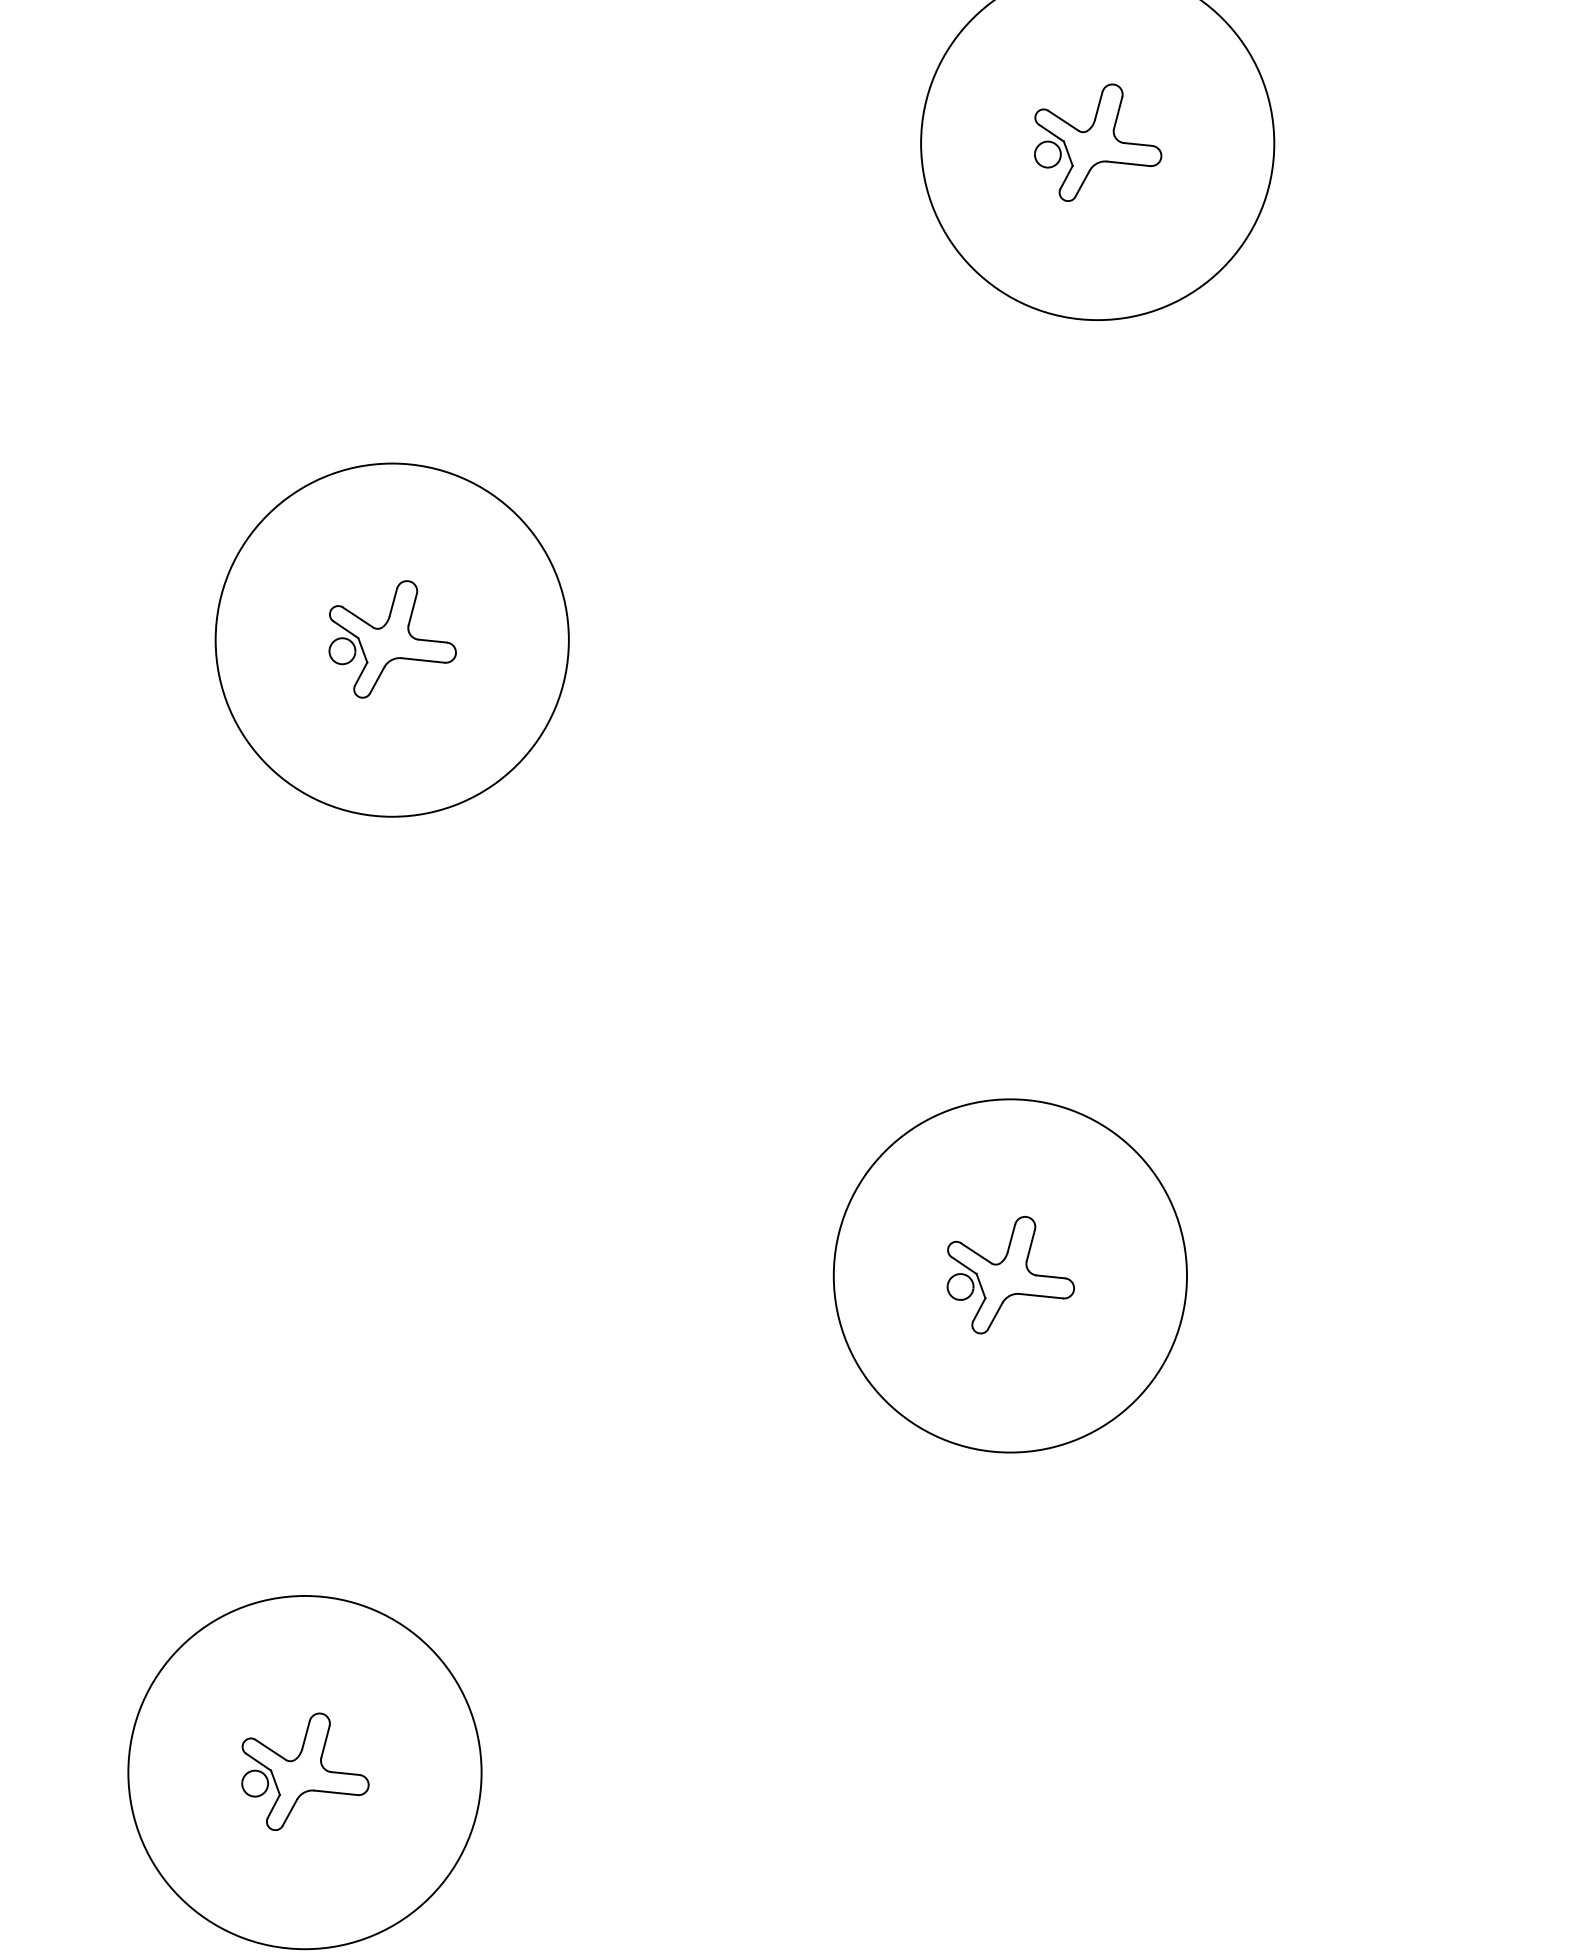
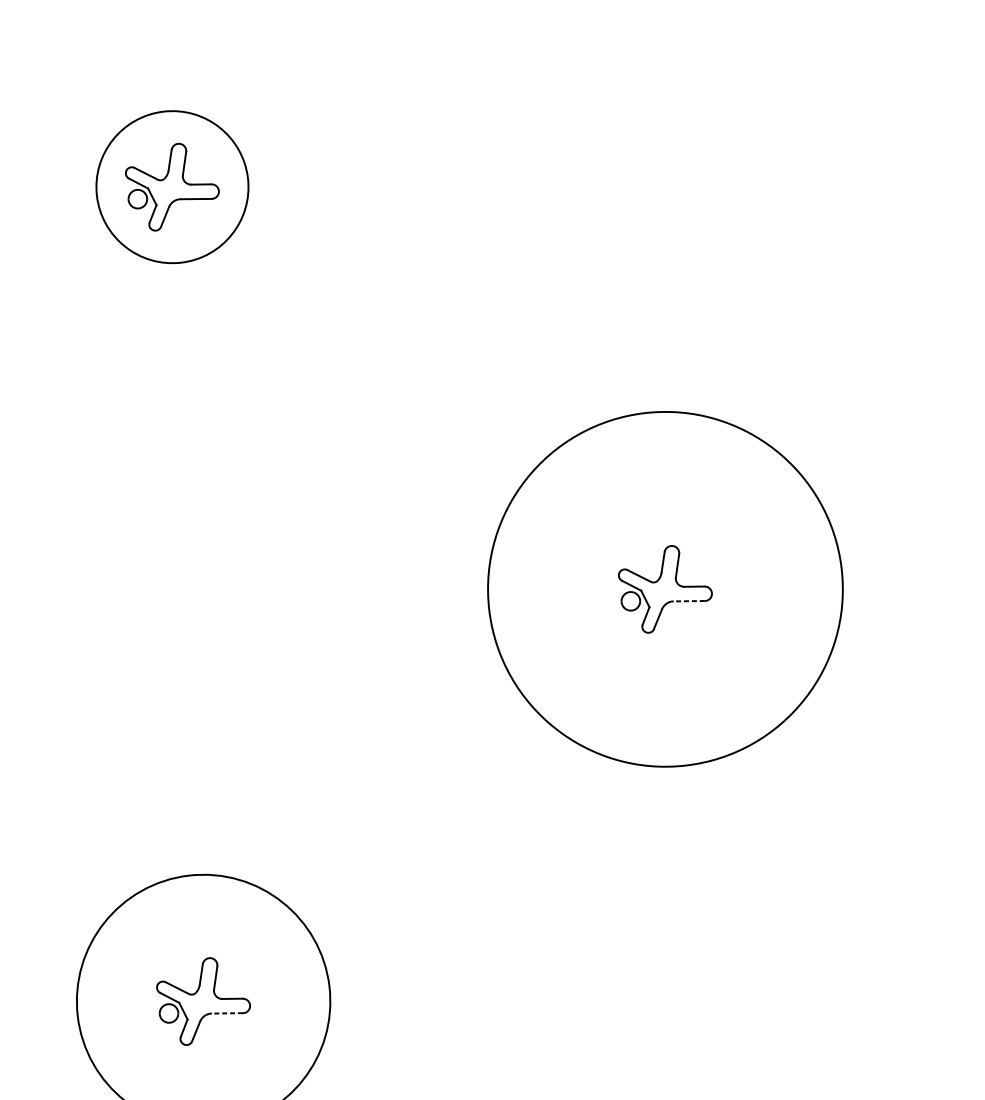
circle: (391, 639) -> (171, 186), size x0.6
circle: (1010, 1275) -> (665, 589), size x1.4
line: (1041, 1296) -> (689, 601), solid -> dashed
line: (336, 1792) -> (227, 1013), solid -> dashed

